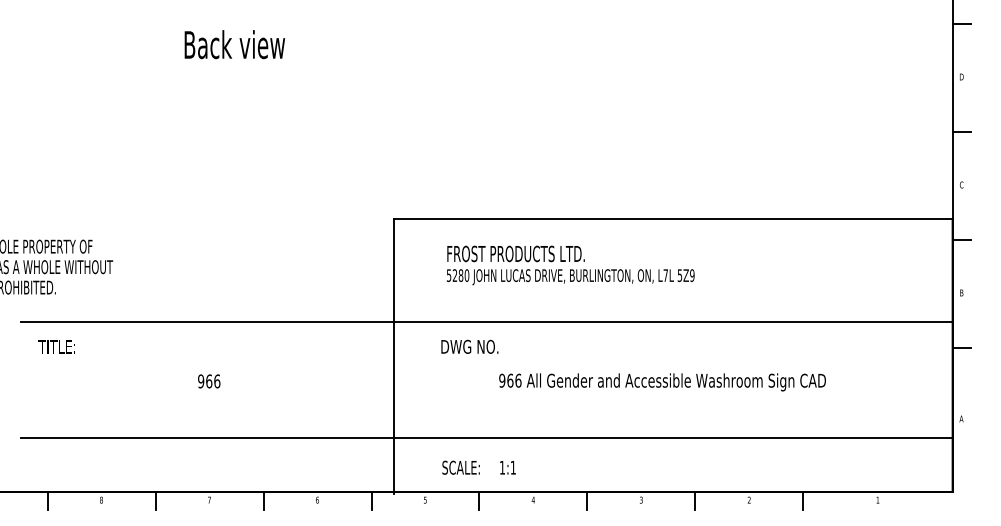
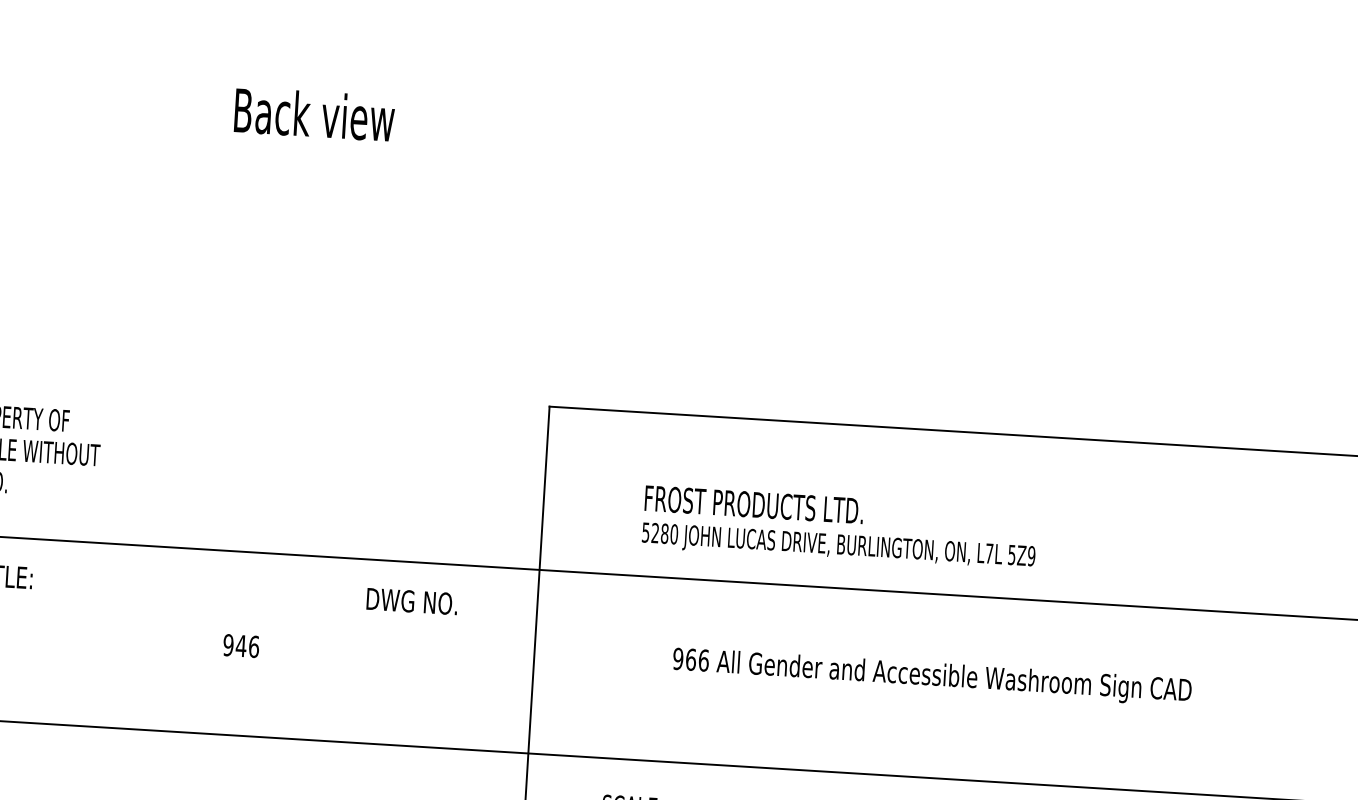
text: (570, 265) -> (839, 528), moved
text: (469, 346) -> (411, 600), moved
text: (208, 381) -> (240, 646), 966 -> 946
text: (662, 382) -> (932, 677), moved

